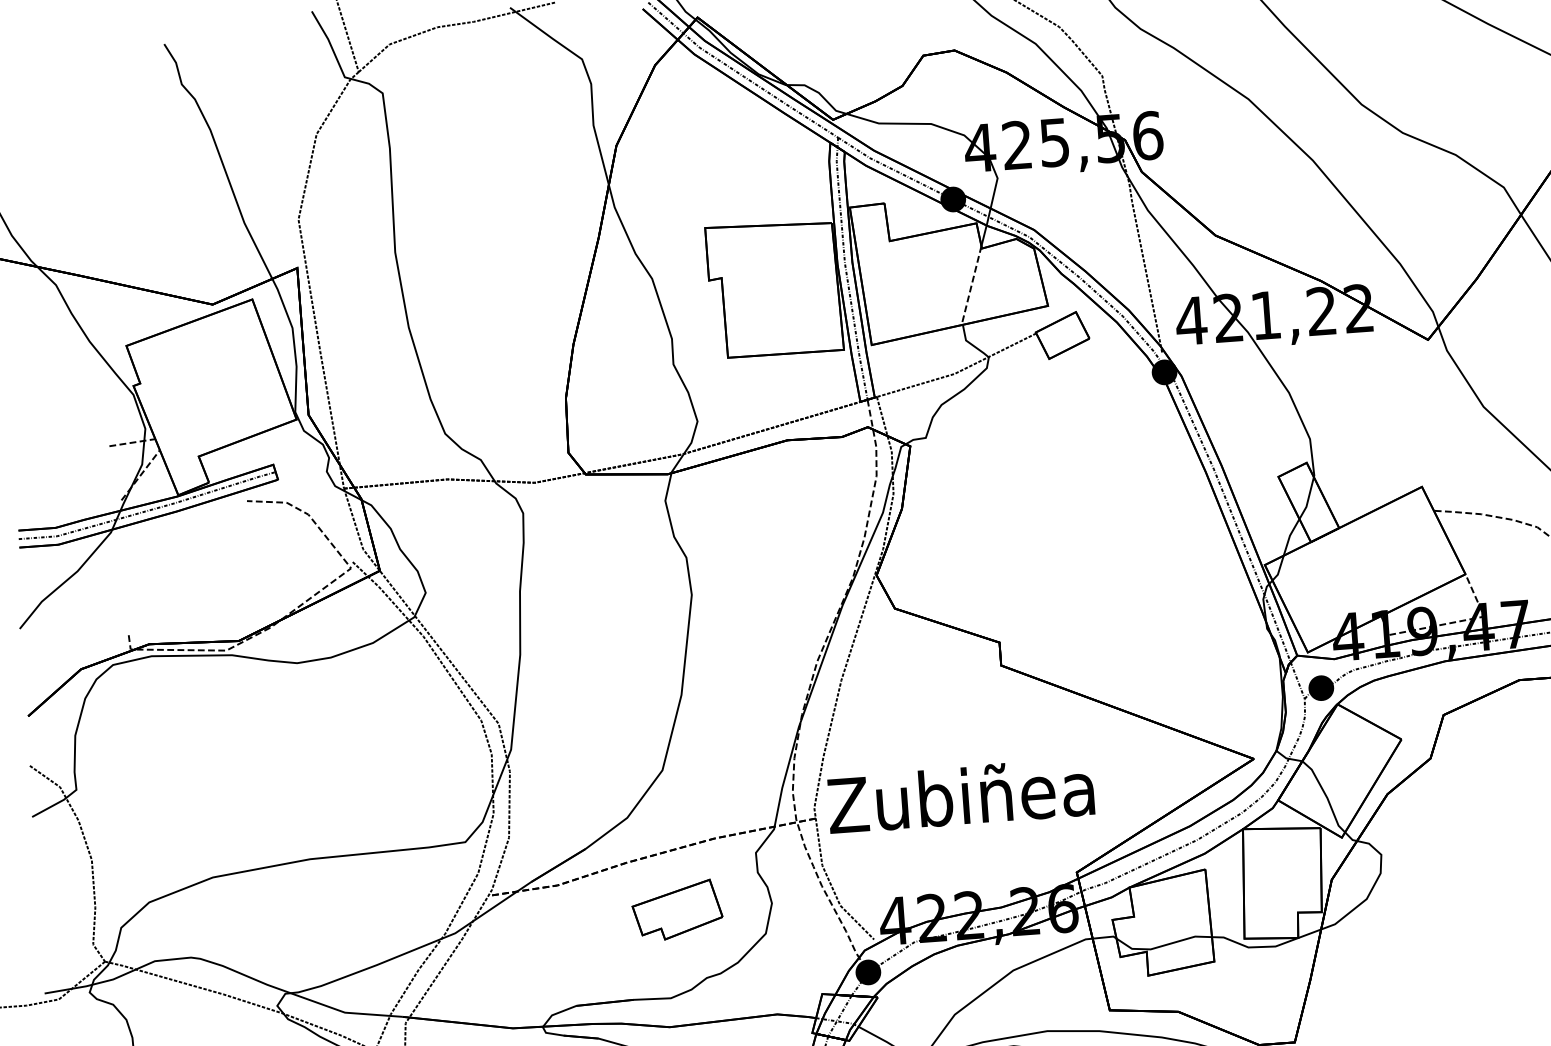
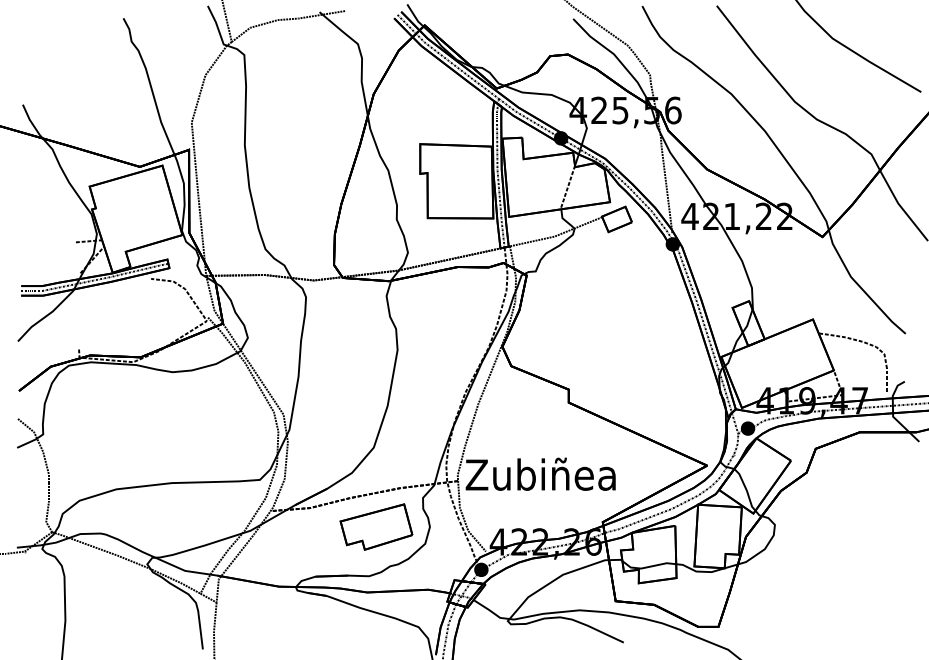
part: (677, 909) -> (376, 526), size x1.43

